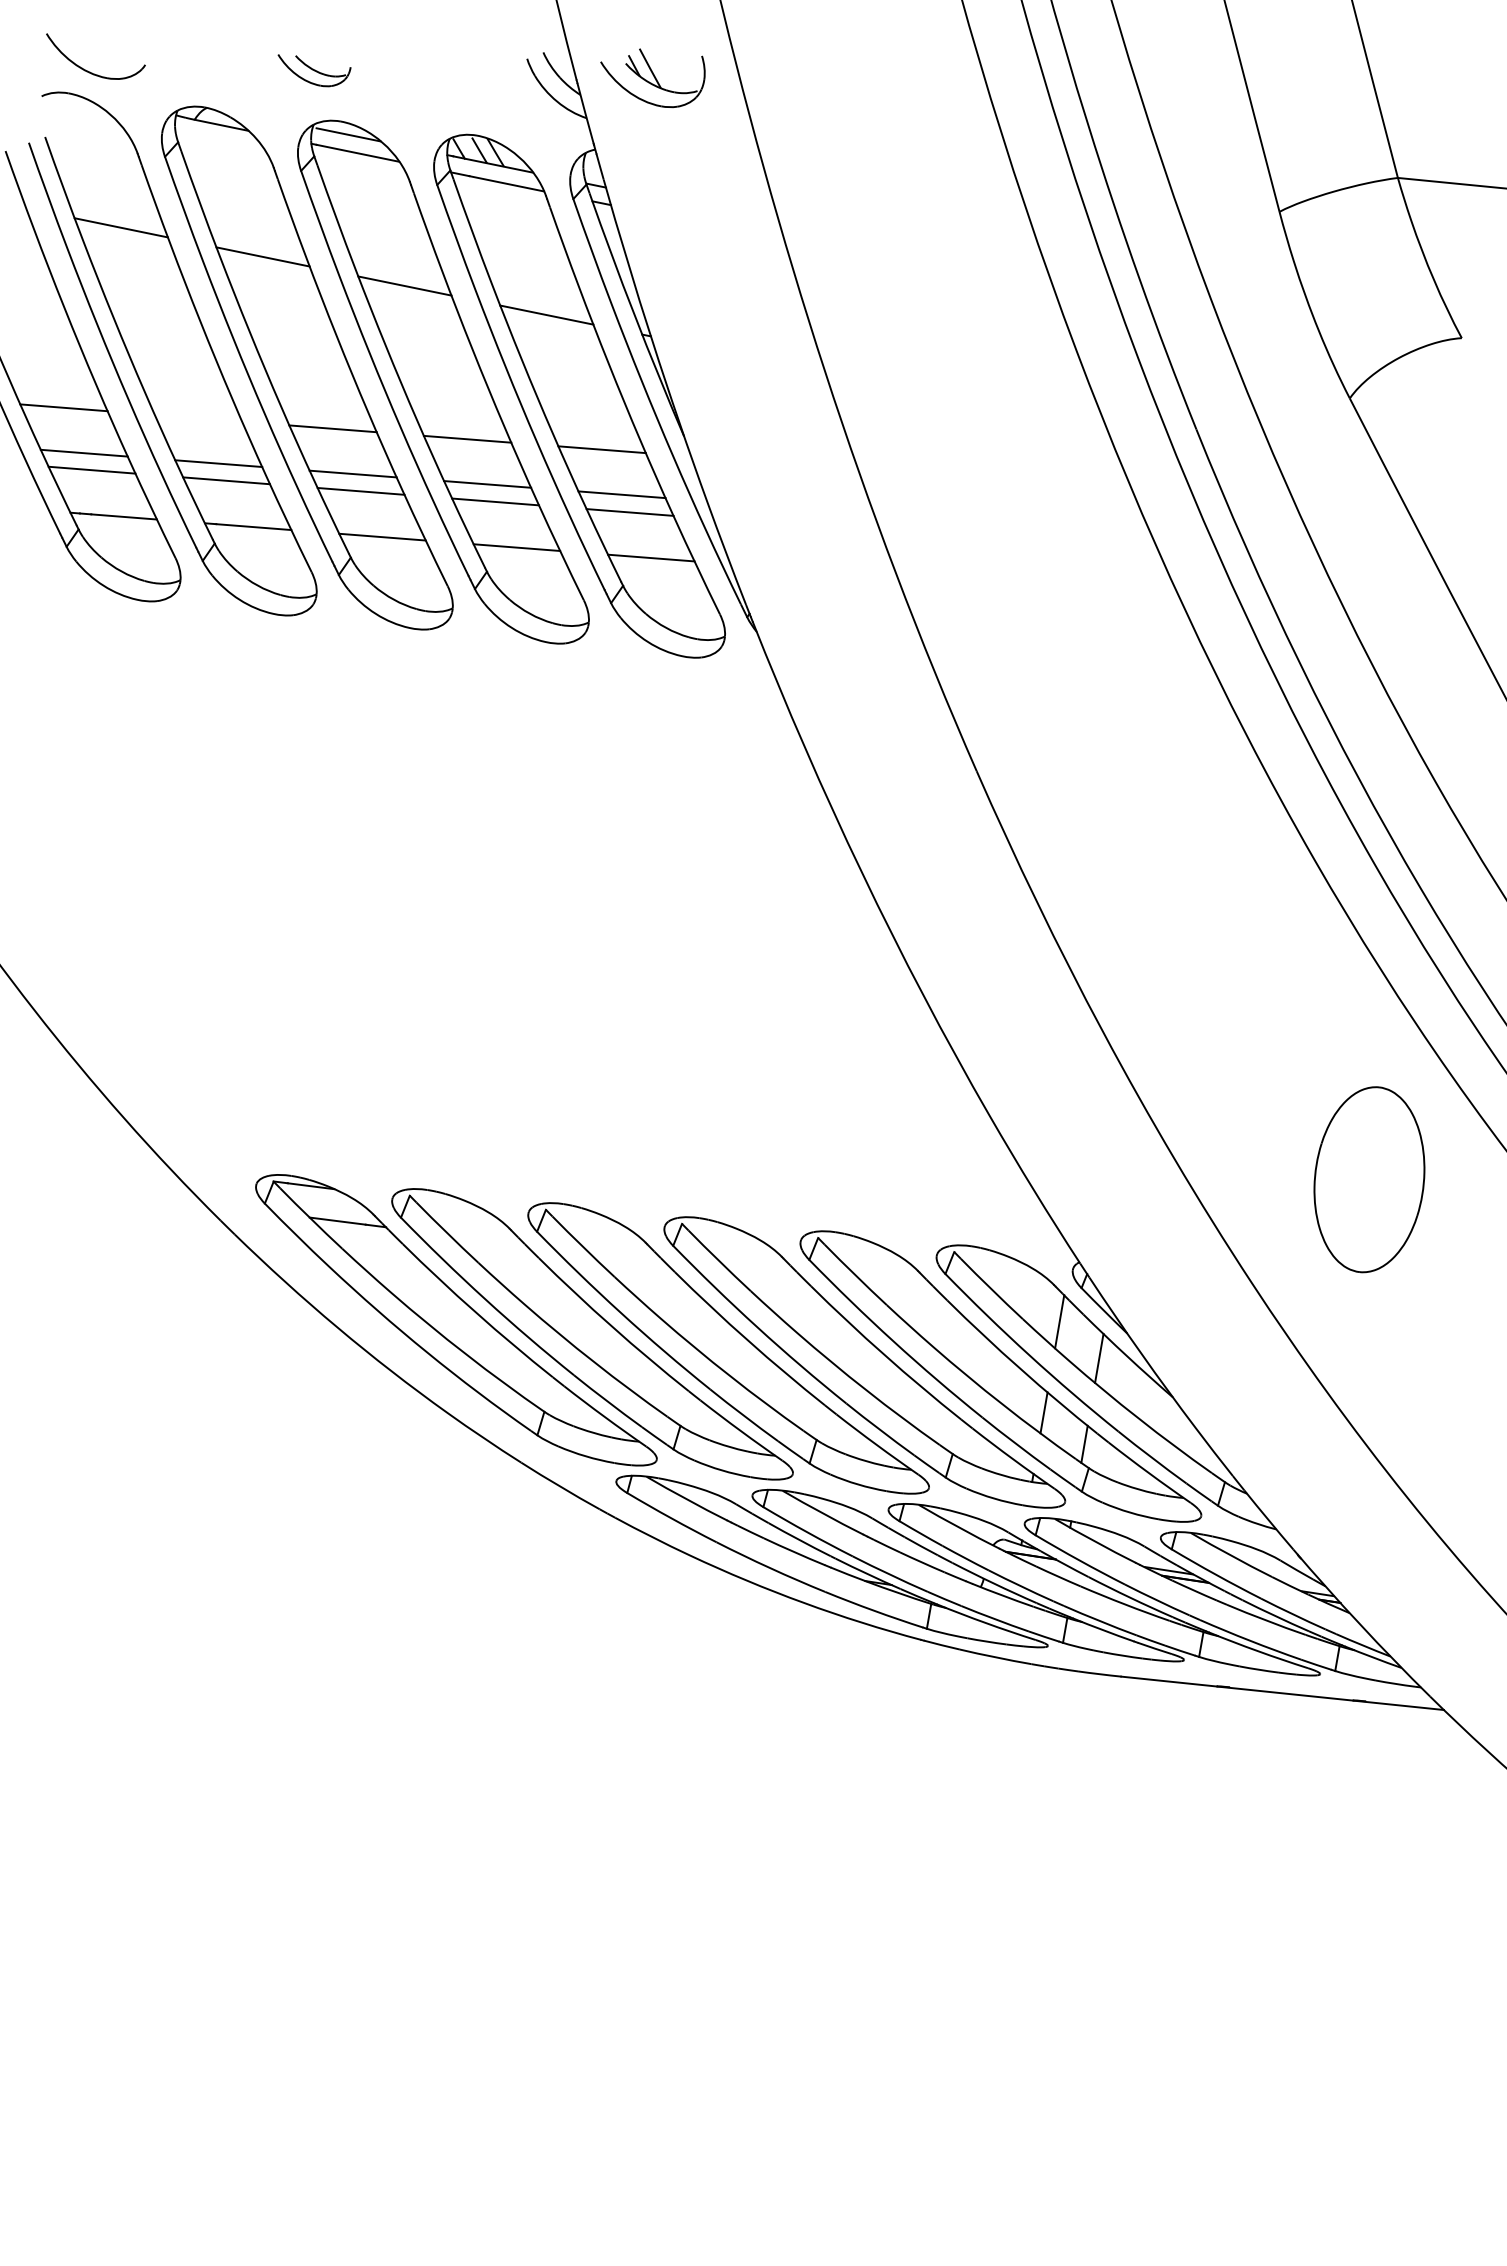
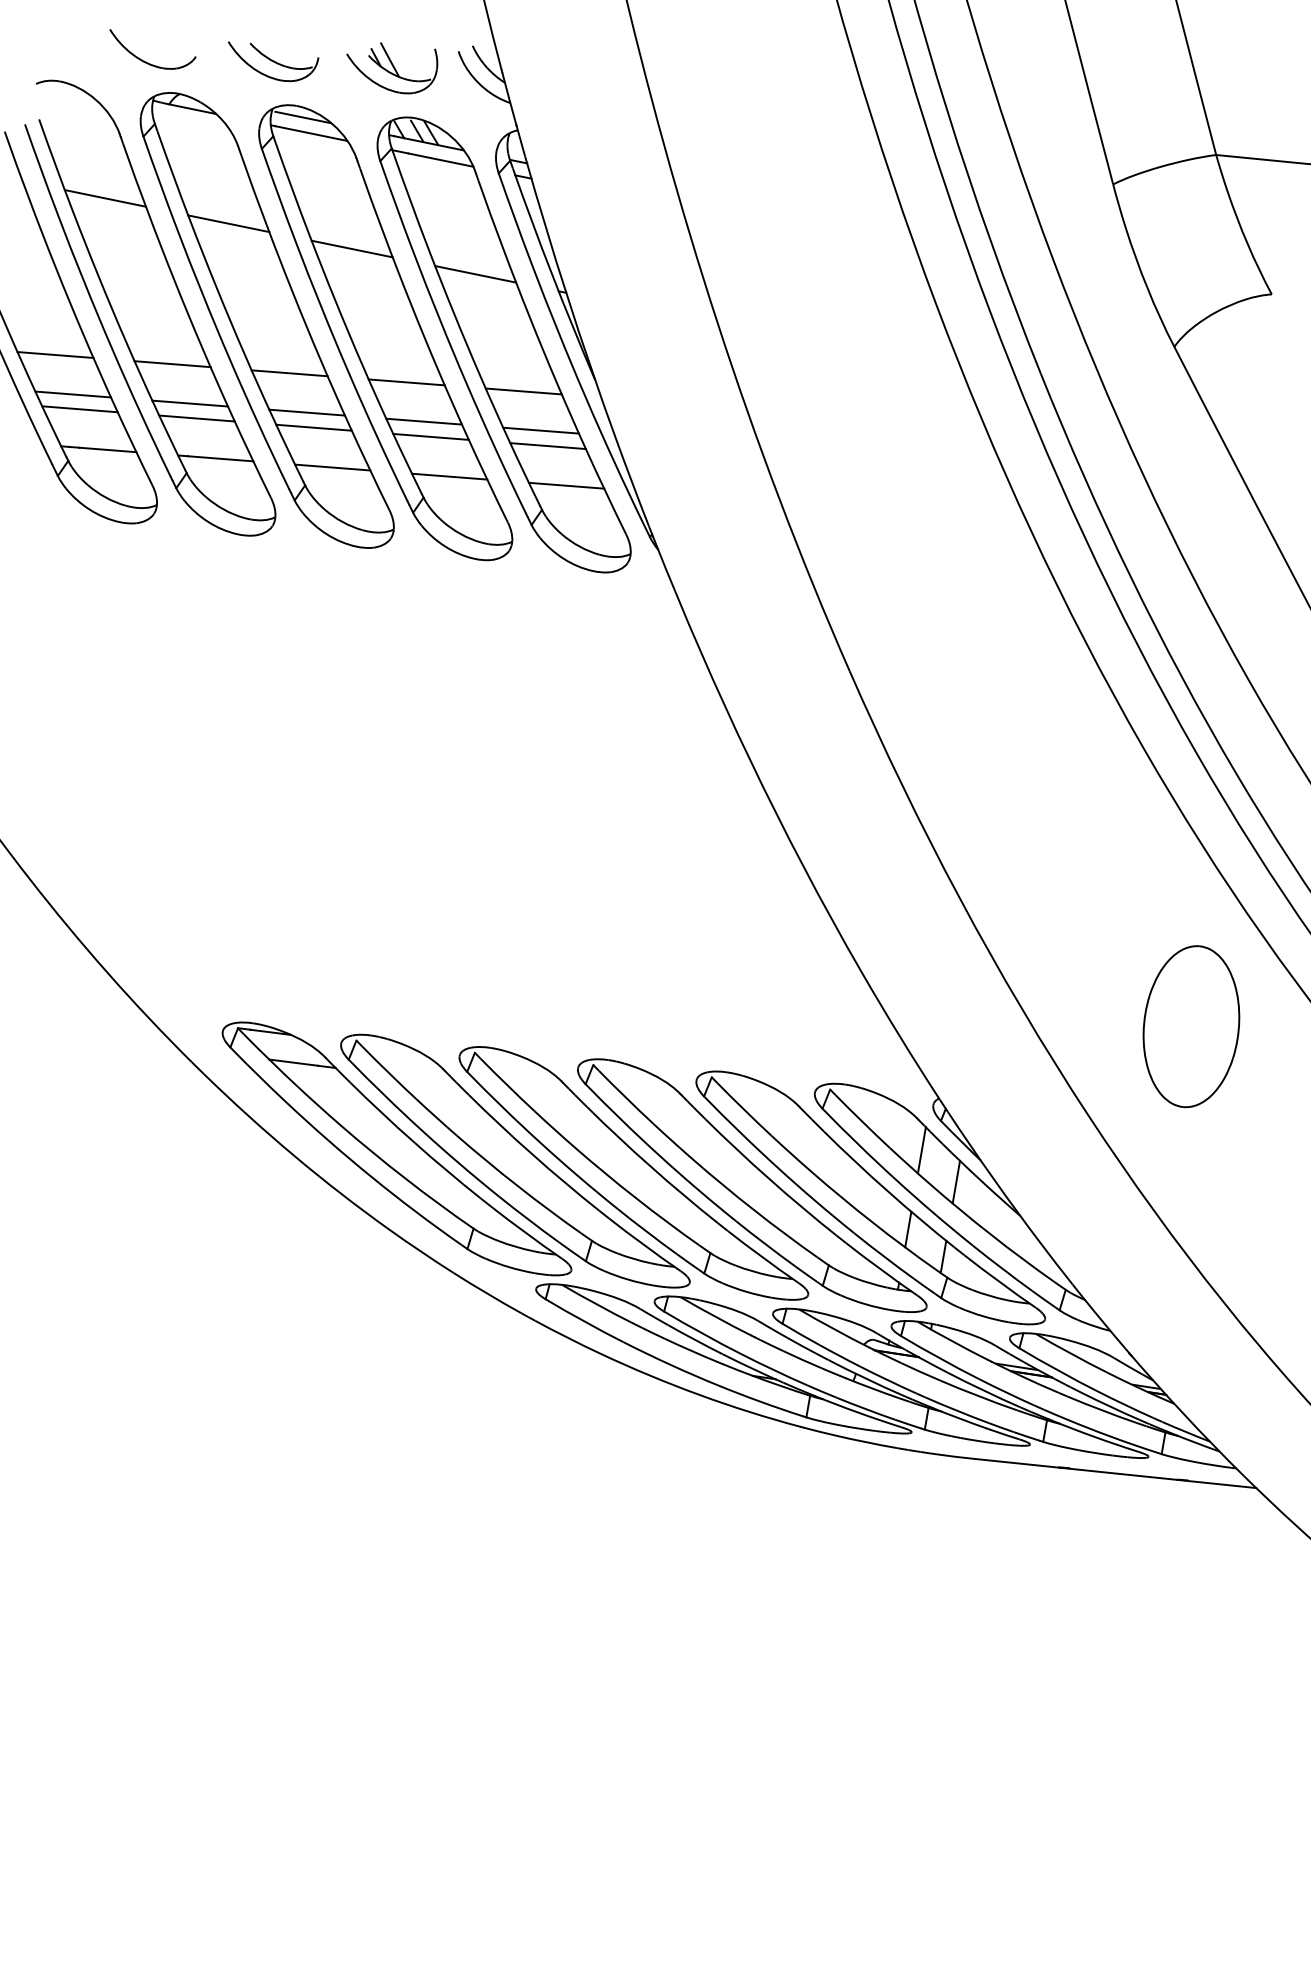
part: (314, 70) -> (273, 61), size x1.43
part: (90, 71) -> (148, 62), moved
part: (652, 78) -> (391, 68), moved
line: (198, 417) -> (172, 363), added

